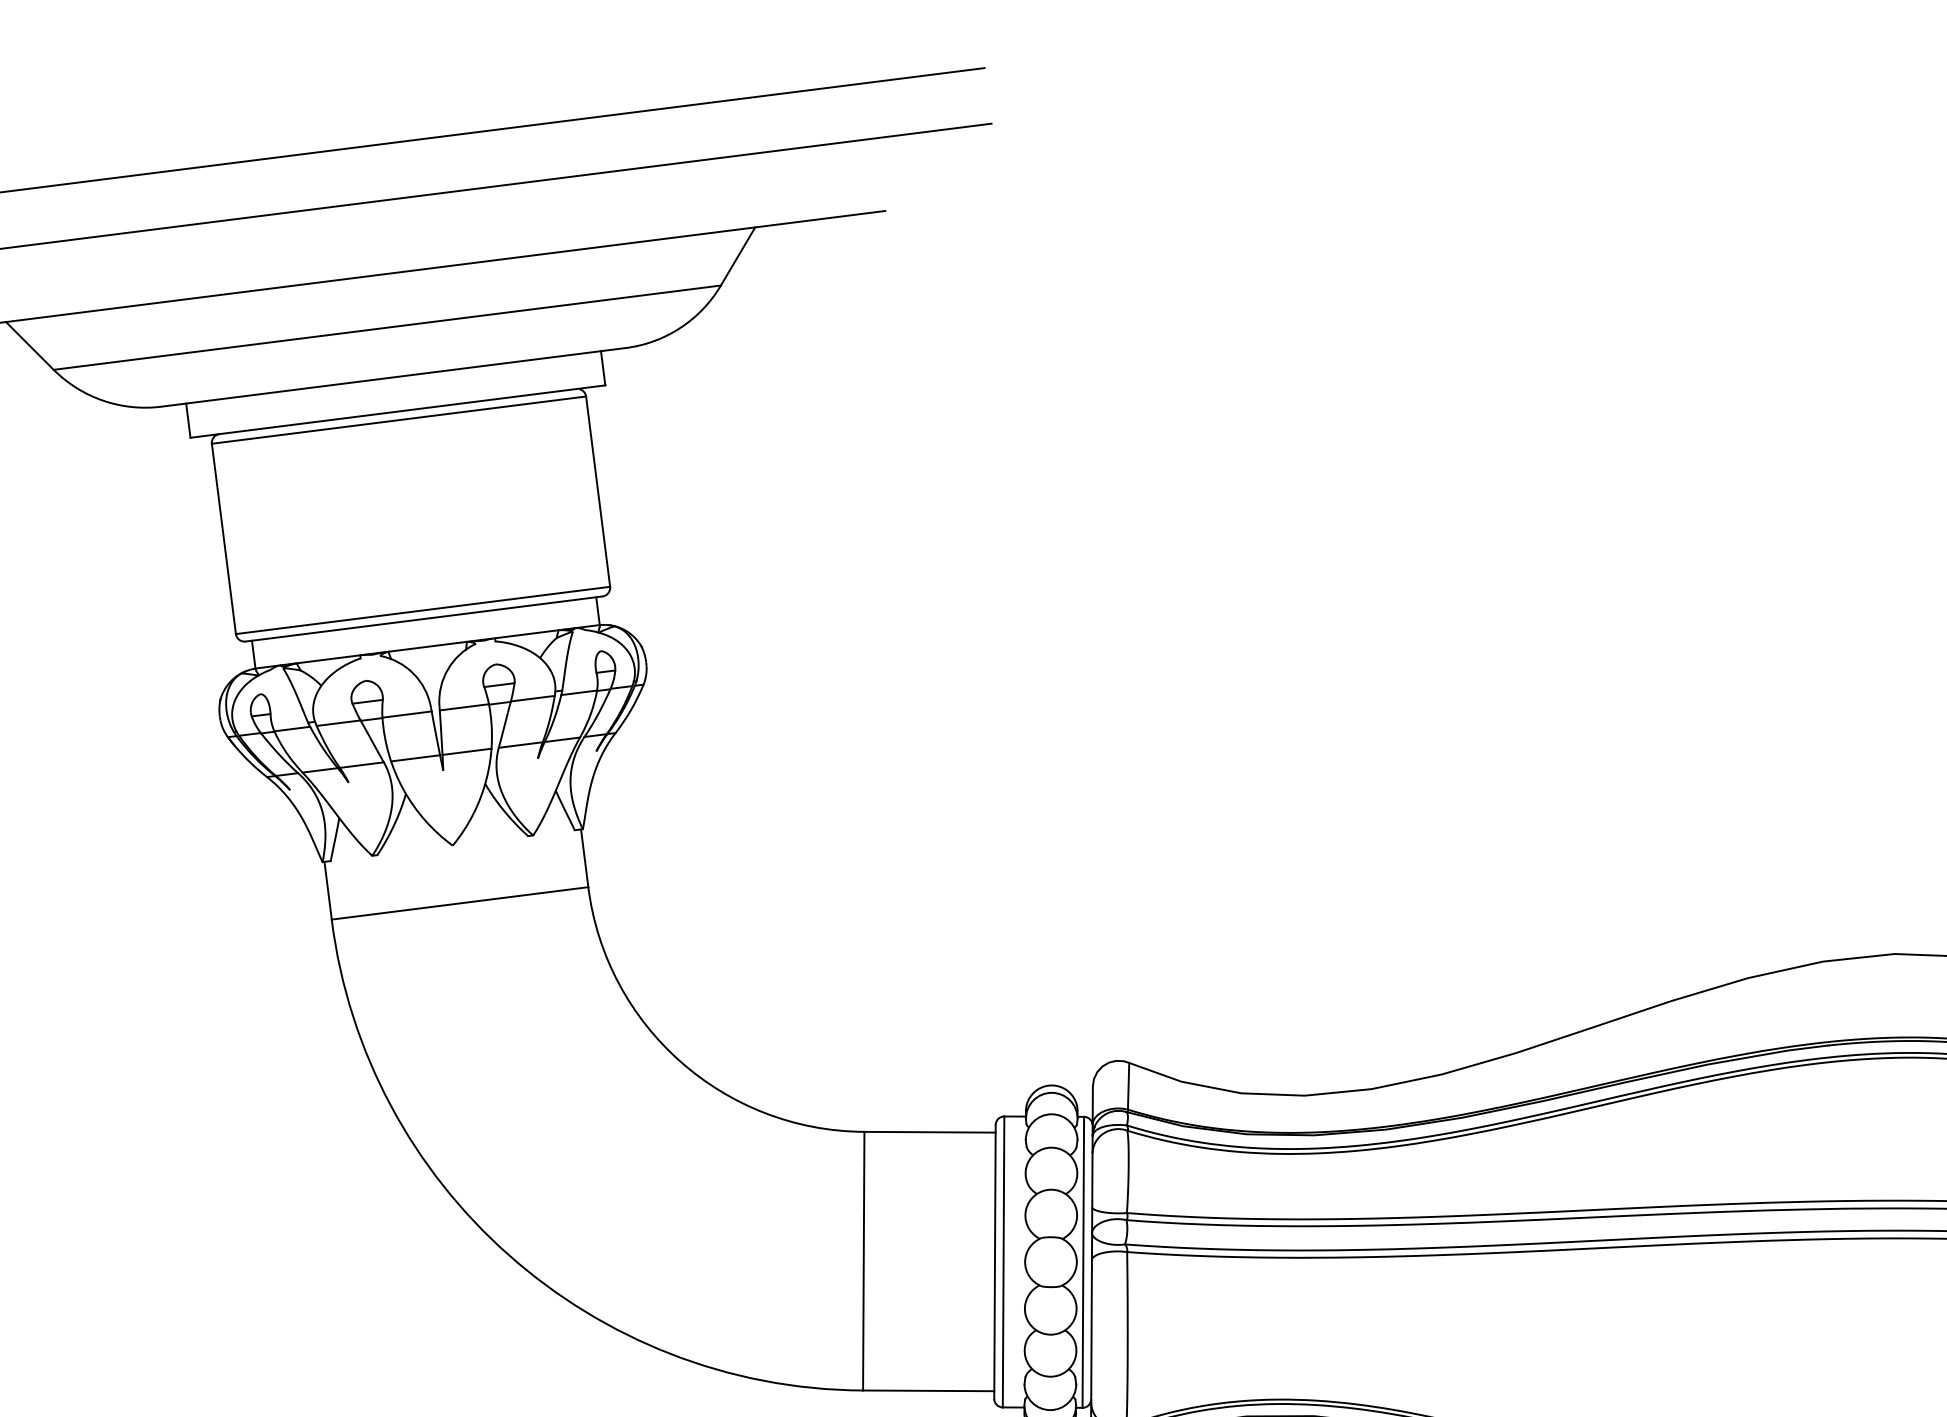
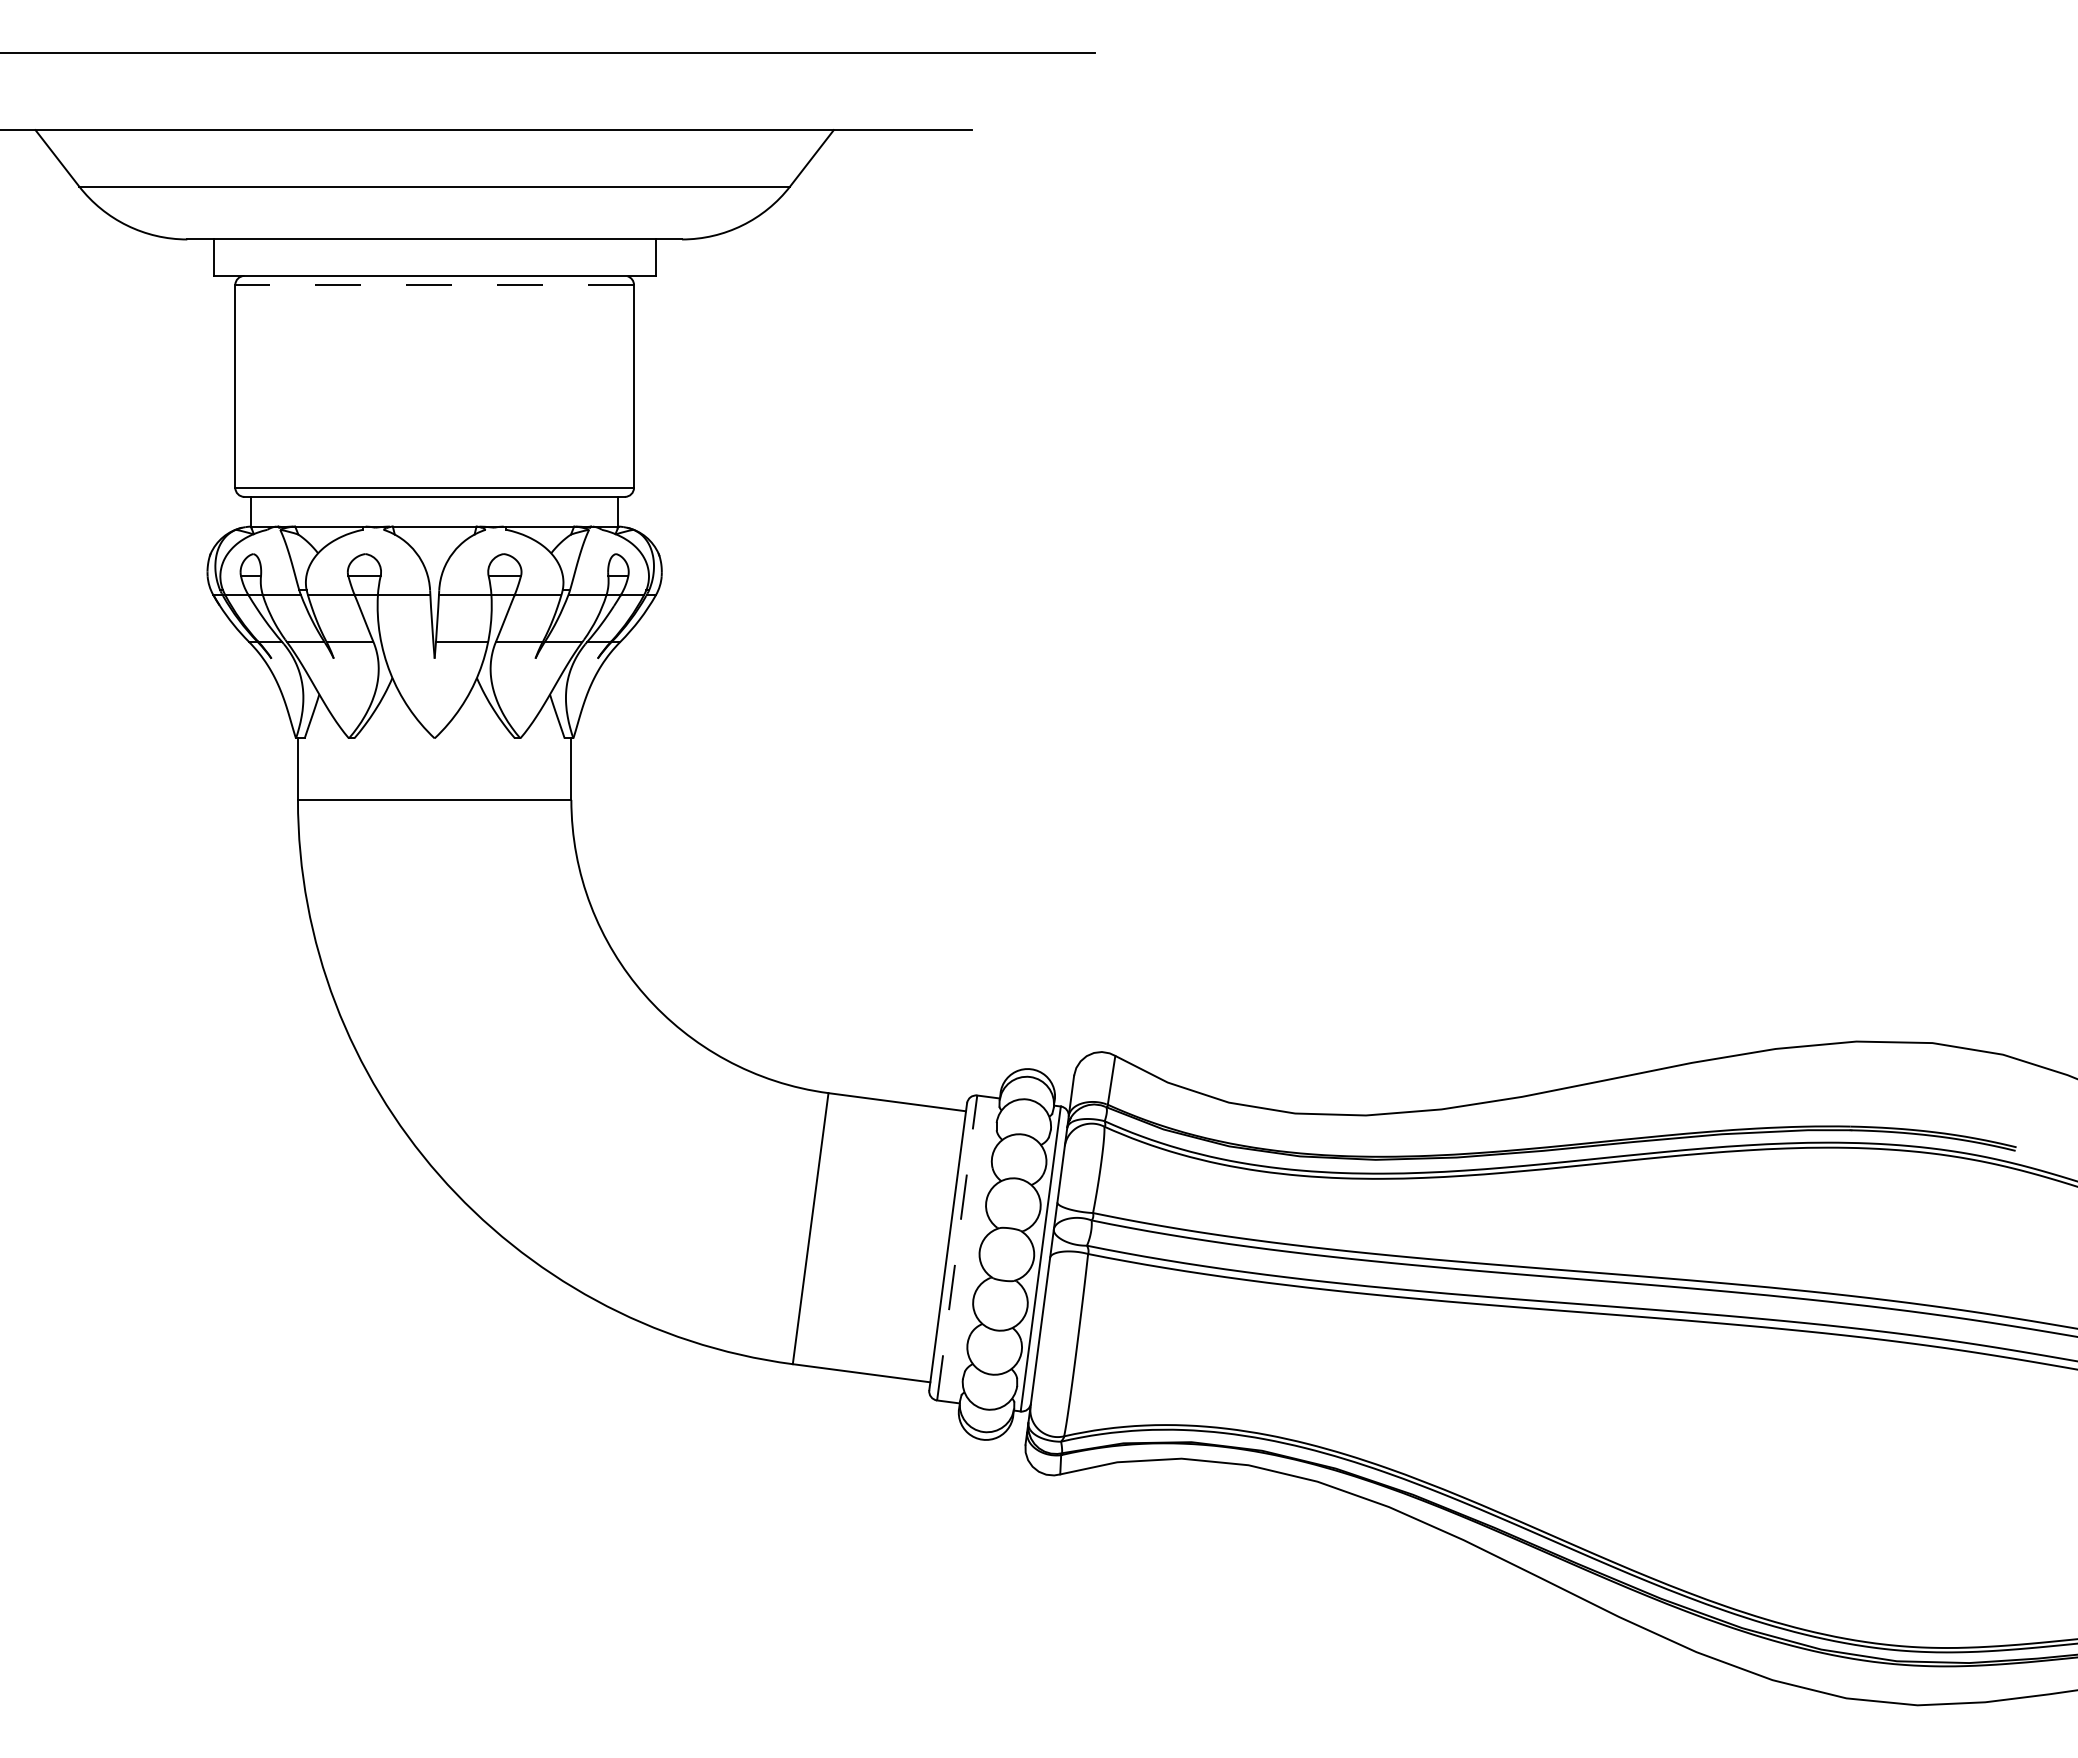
line: (398, 420) -> (434, 285), solid -> dashed
line: (415, 757) -> (407, 641), removed
line: (1003, 1261) -> (957, 1247), solid -> dashed

